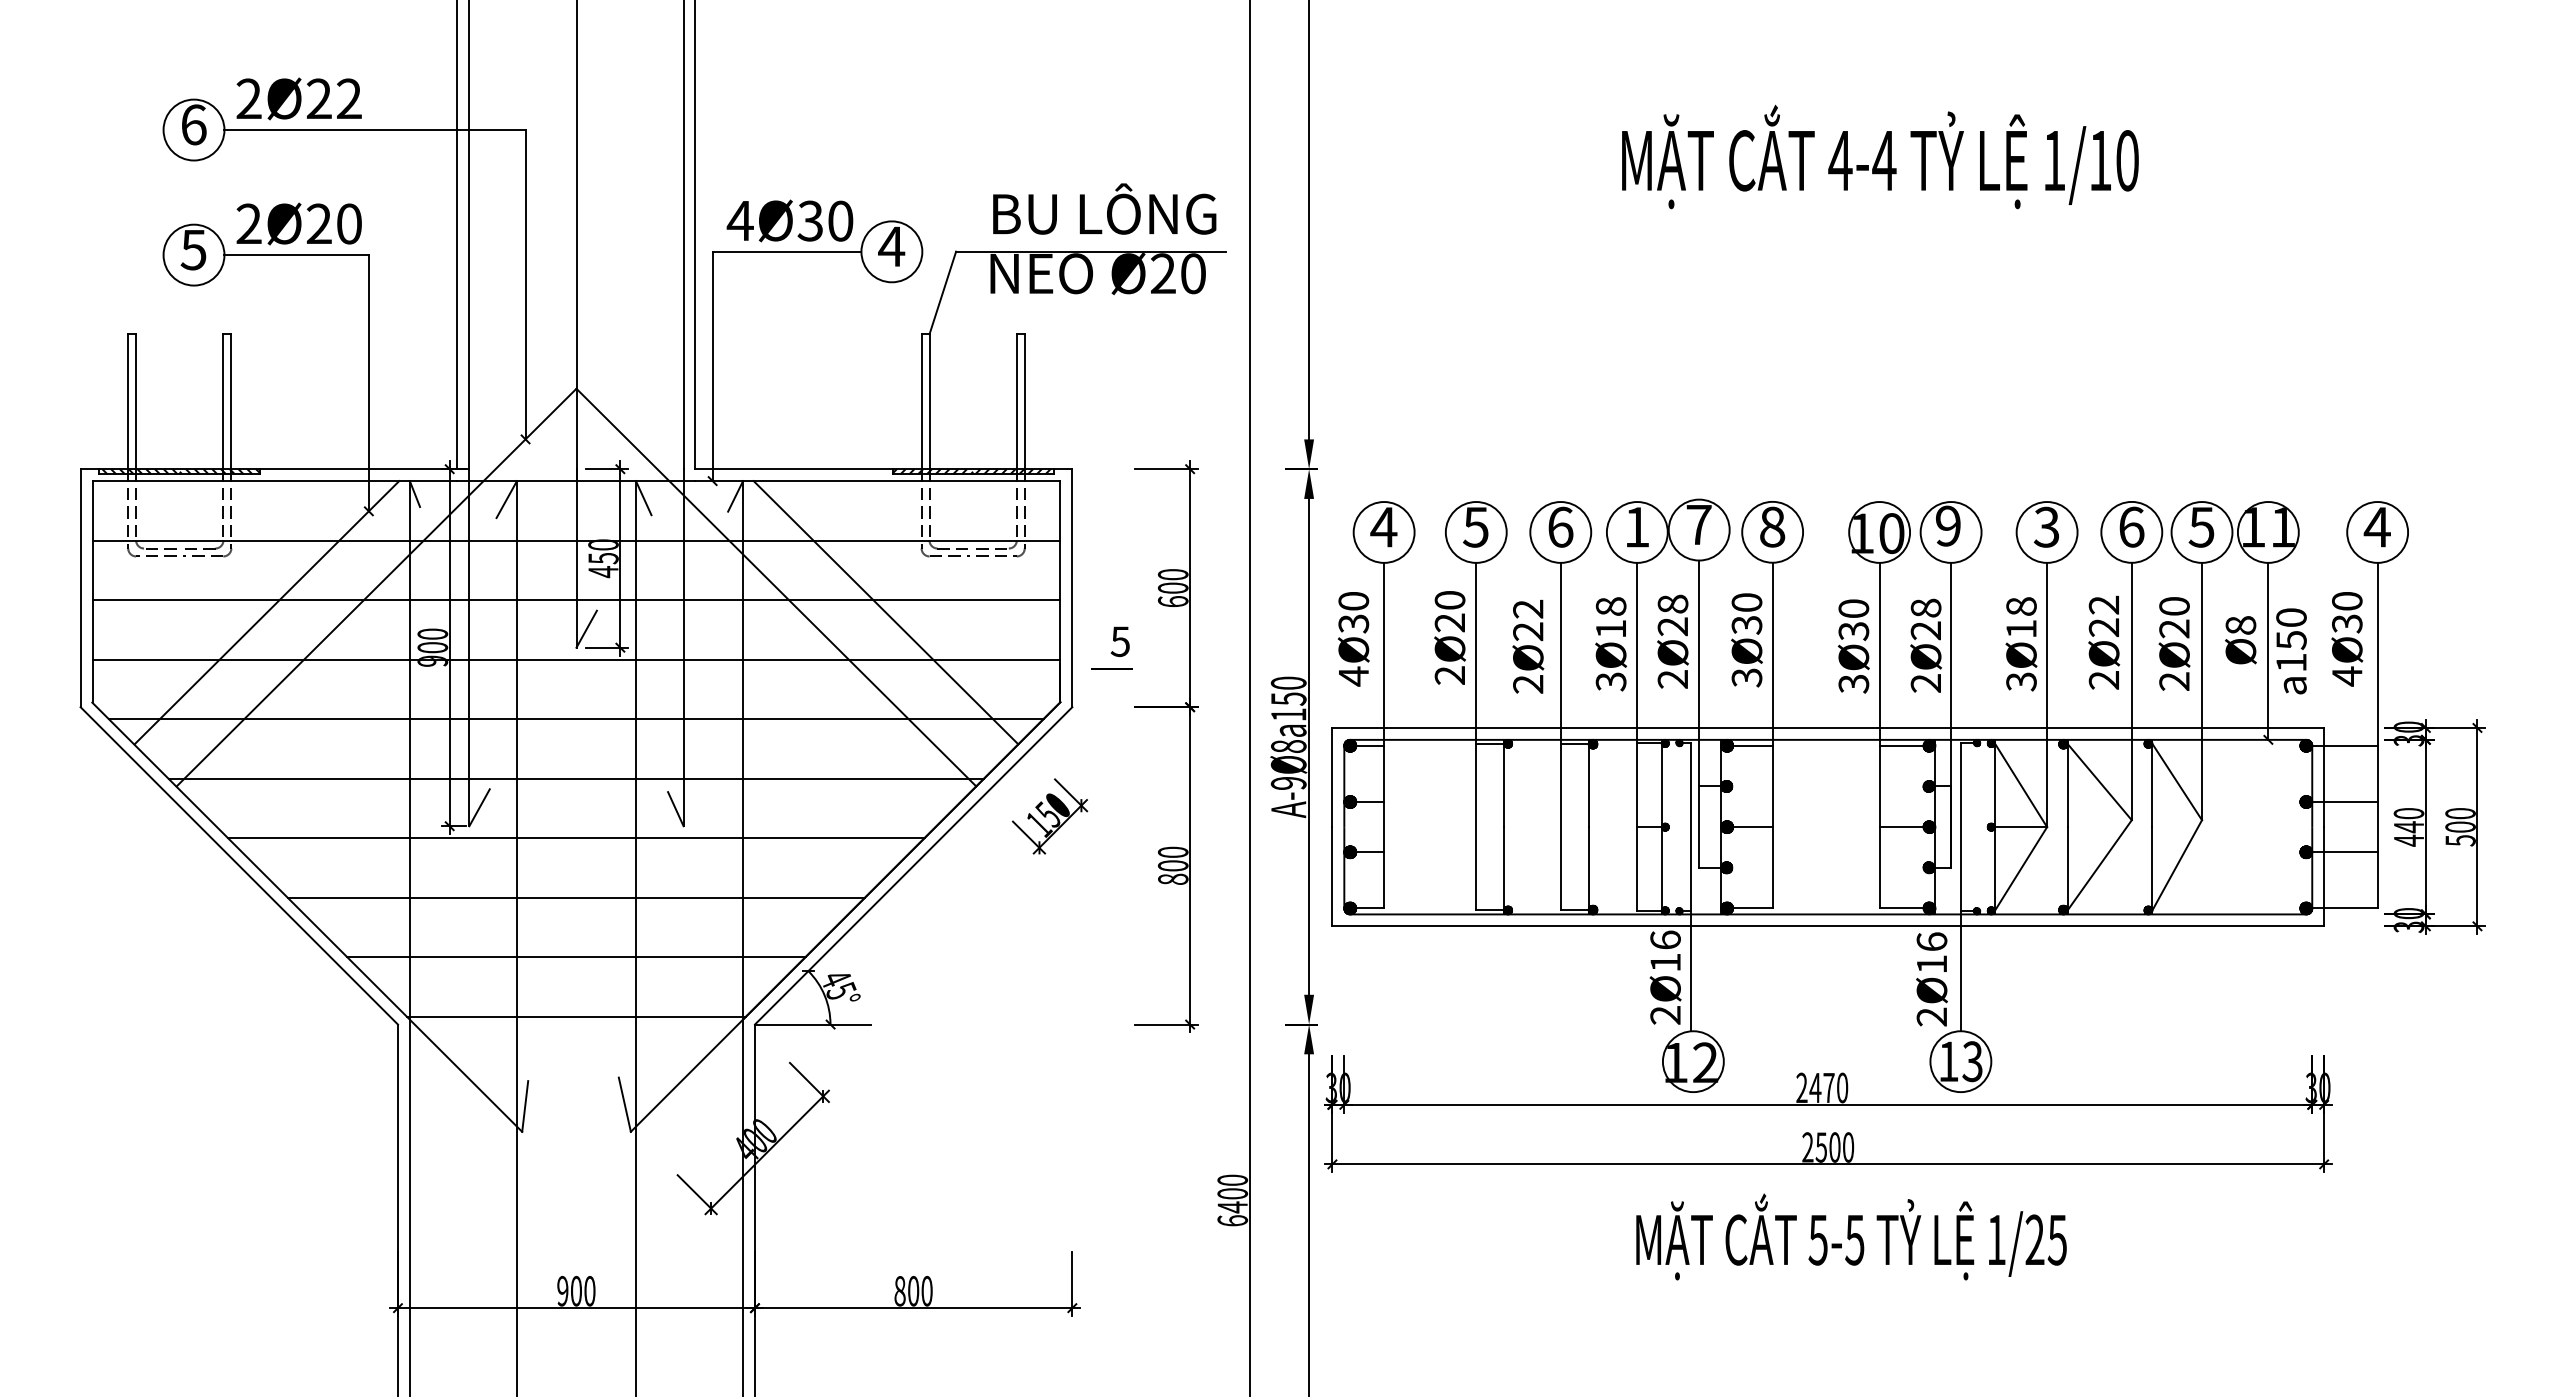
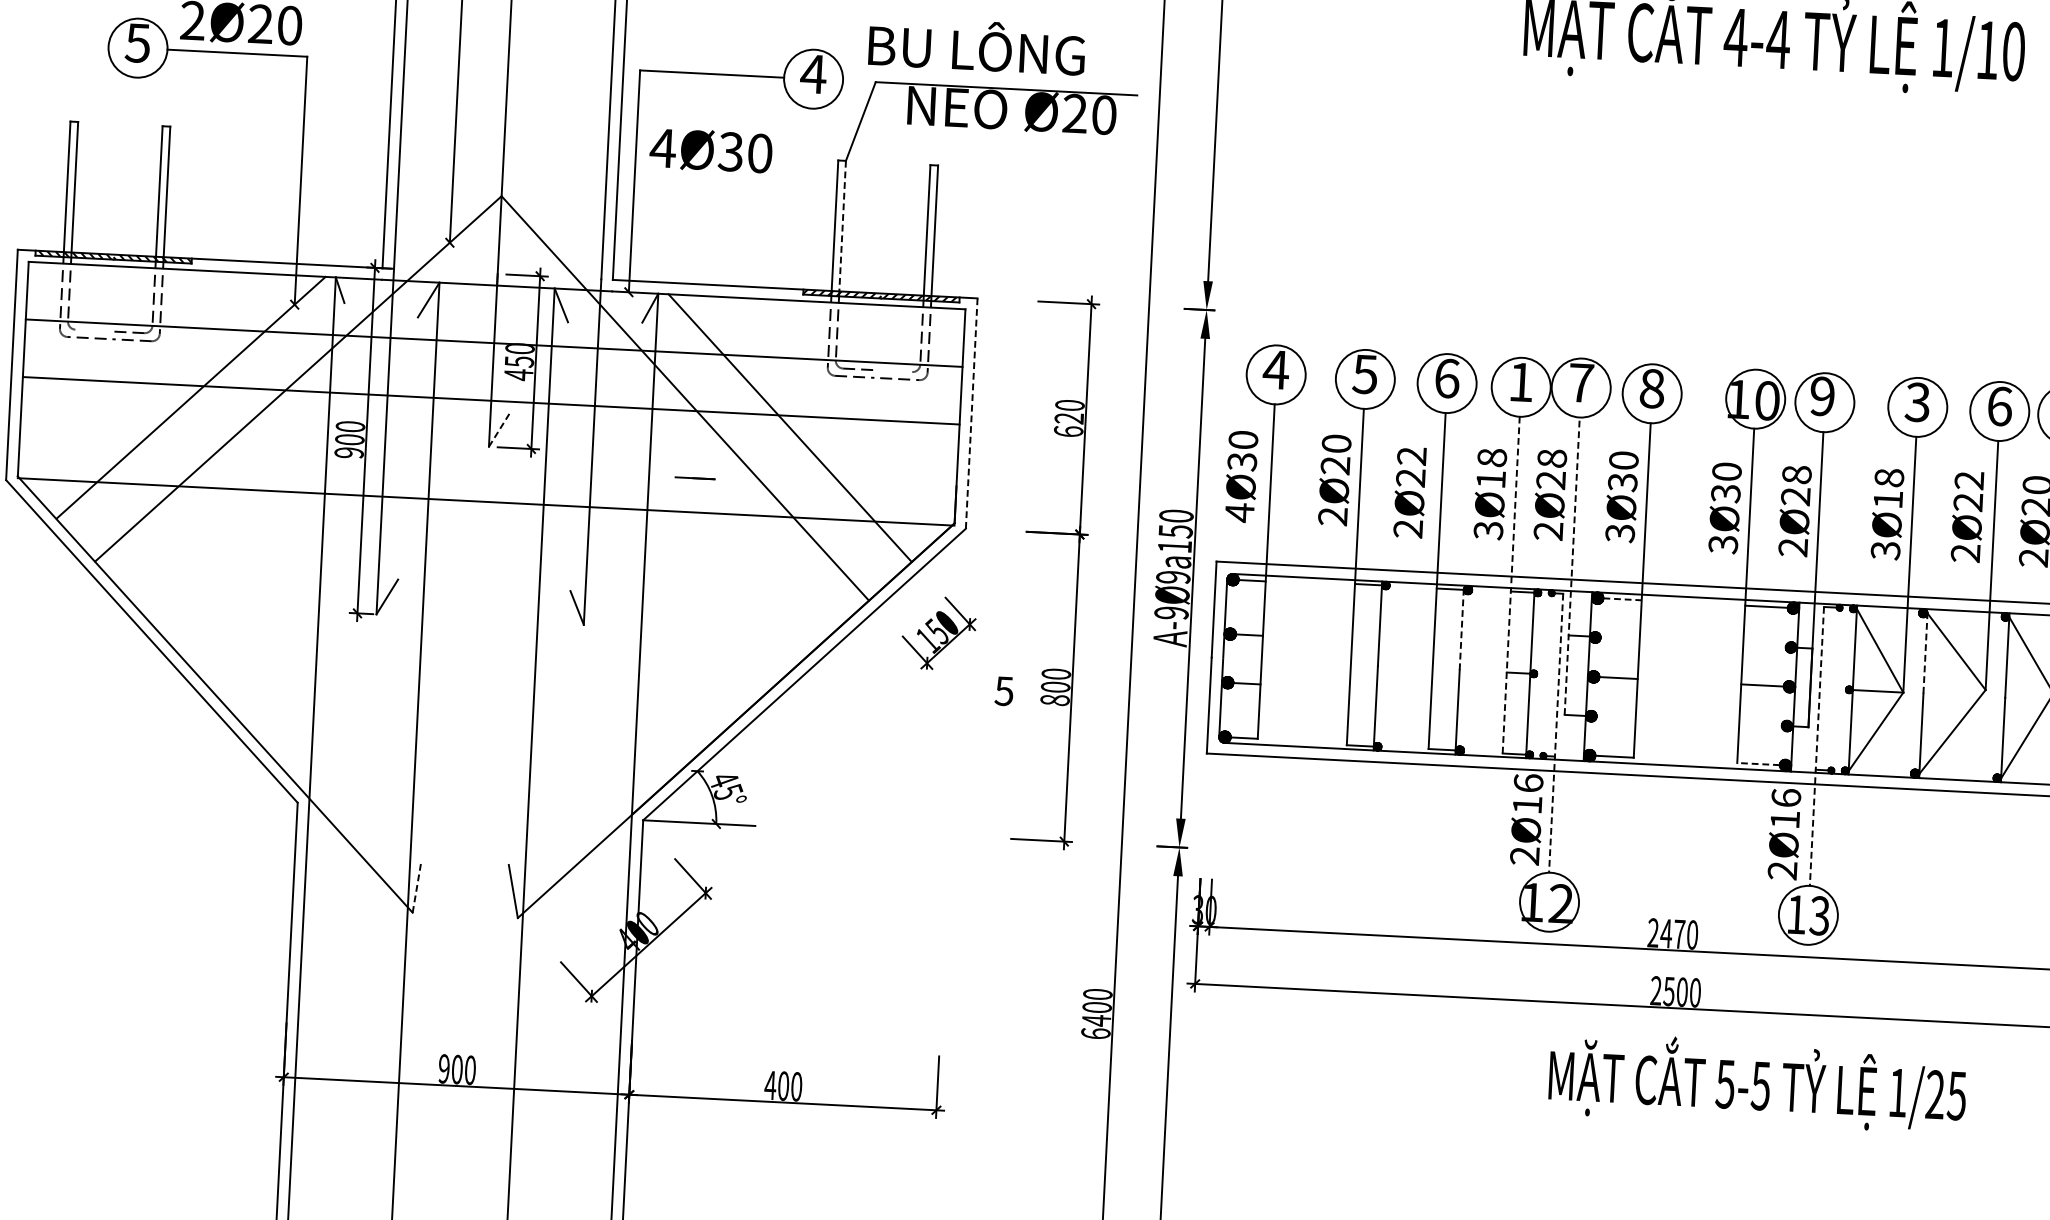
text: (1104, 208) -> (976, 45), moved
text: (789, 220) -> (710, 150), moved
line: (929, 402) -> (842, 226), solid -> dashed
line: (160, 548) -> (91, 330), removed
line: (992, 548) -> (896, 371), removed
text: (1173, 587) -> (1069, 417), 600 -> 620
line: (1072, 588) -> (971, 413), solid -> dashed
line: (586, 628) -> (499, 428), solid -> dashed
text: (1119, 641) -> (1003, 691), moved
line: (576, 659) -> (486, 501), moved
line: (1111, 668) -> (695, 477), moved
line: (1699, 714) -> (1572, 566), solid -> dashed
line: (576, 719) -> (485, 516), removed
line: (1637, 736) -> (1511, 584), solid -> dashed
line: (1752, 745) -> (1622, 599), solid -> dashed
text: (1288, 746) -> (1173, 577), A-9Ø8a150 -> A-9Ø9a150
line: (576, 778) -> (482, 573), removed
line: (1588, 783) -> (1461, 627), solid -> dashed
line: (2067, 783) -> (1925, 651), solid -> dashed
line: (576, 838) -> (479, 631), removed
line: (1691, 887) -> (1556, 733), solid -> dashed
line: (1960, 887) -> (1816, 746), solid -> dashed
line: (576, 897) -> (476, 688), removed
line: (1901, 908) -> (1758, 764), solid -> dashed
line: (576, 957) -> (473, 746), removed
line: (576, 1016) -> (470, 803), removed
line: (525, 1106) -> (417, 888), solid -> dashed
text: (1851, 1236) -> (1757, 1082), moved
text: (899, 1291) -> (769, 1085), 800 -> 400

